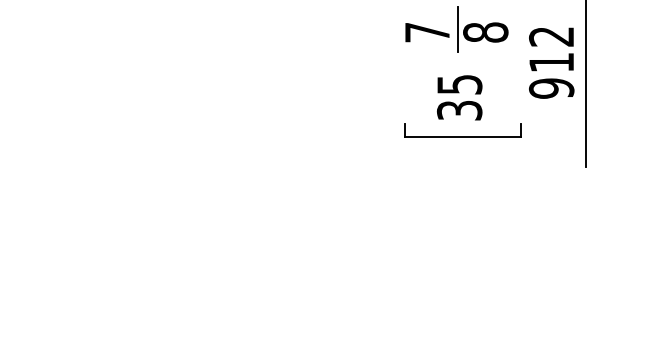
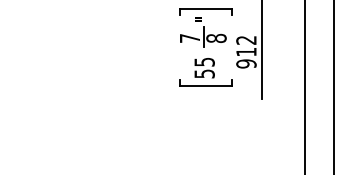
text: (459, 109) -> (204, 73), 35 -> 55

